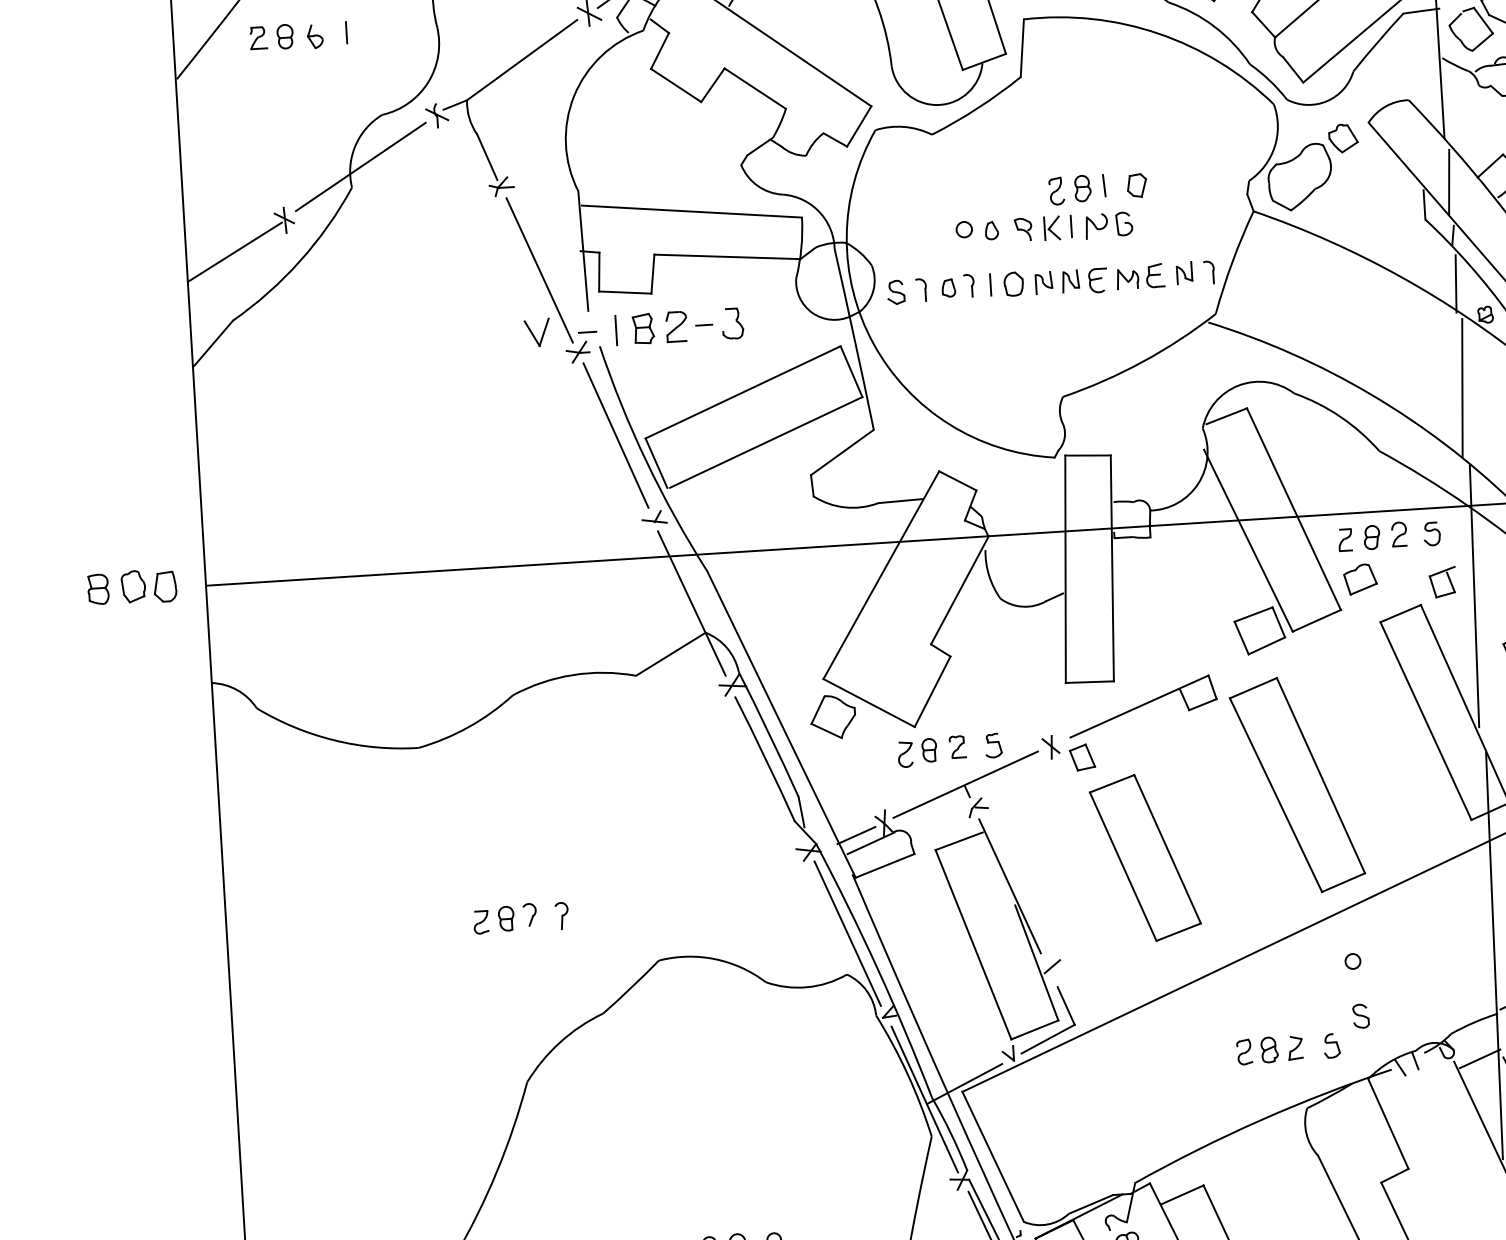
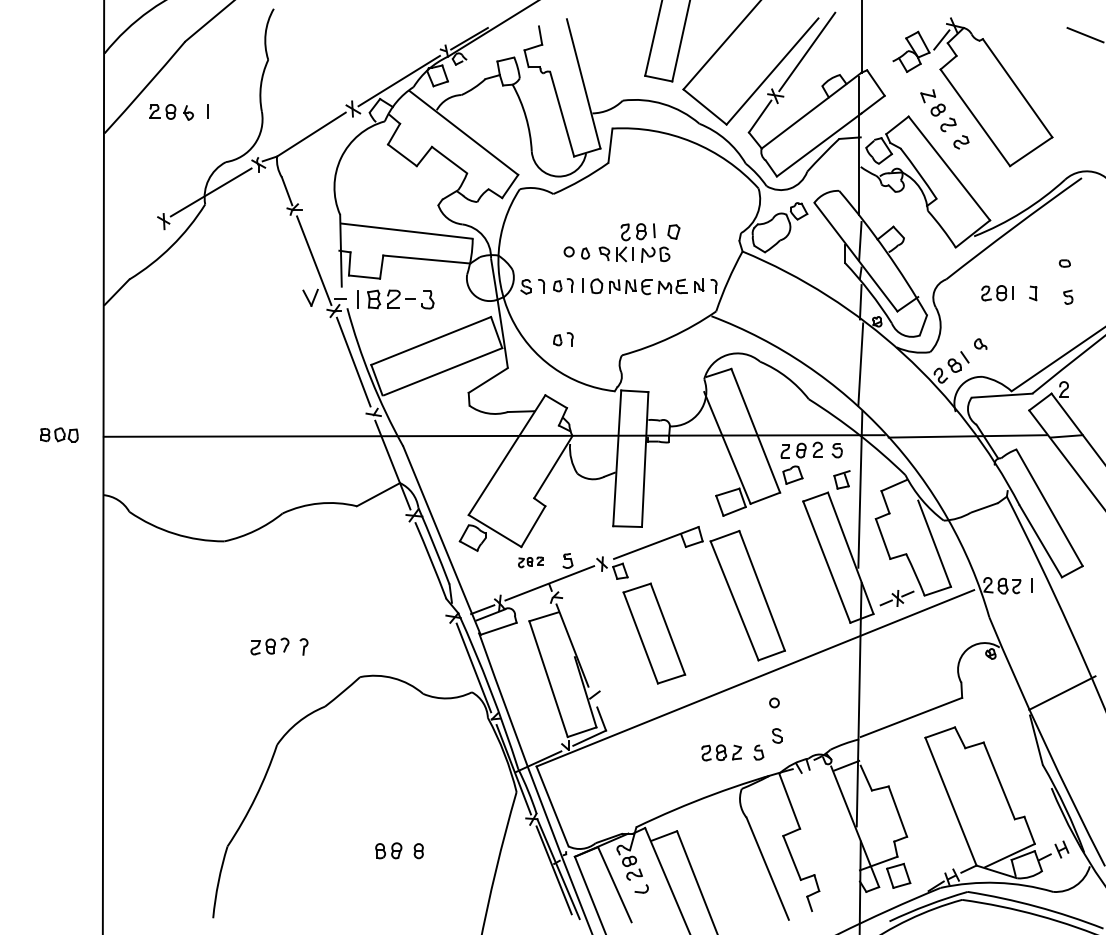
line: (234, 251) -> (132, 238), removed
part: (963, 376) -> (563, 339), added
part: (132, 586) -> (59, 434), size x0.7
part: (931, 751) -> (530, 562), size x0.6

